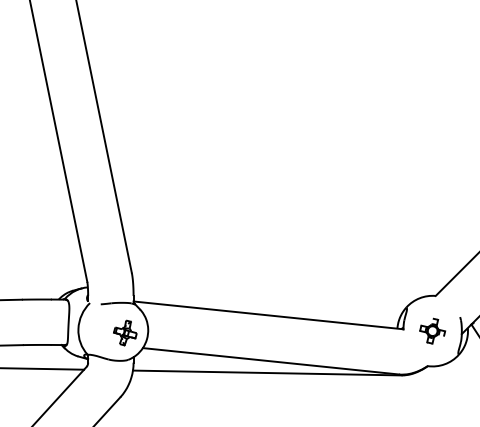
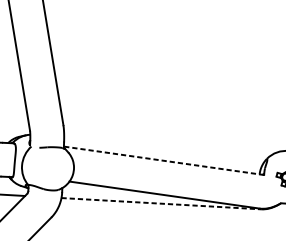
line: (268, 315) -> (164, 160), solid -> dashed
part: (125, 332) -> (57, 169), removed
line: (267, 373) -> (161, 204), solid -> dashed

